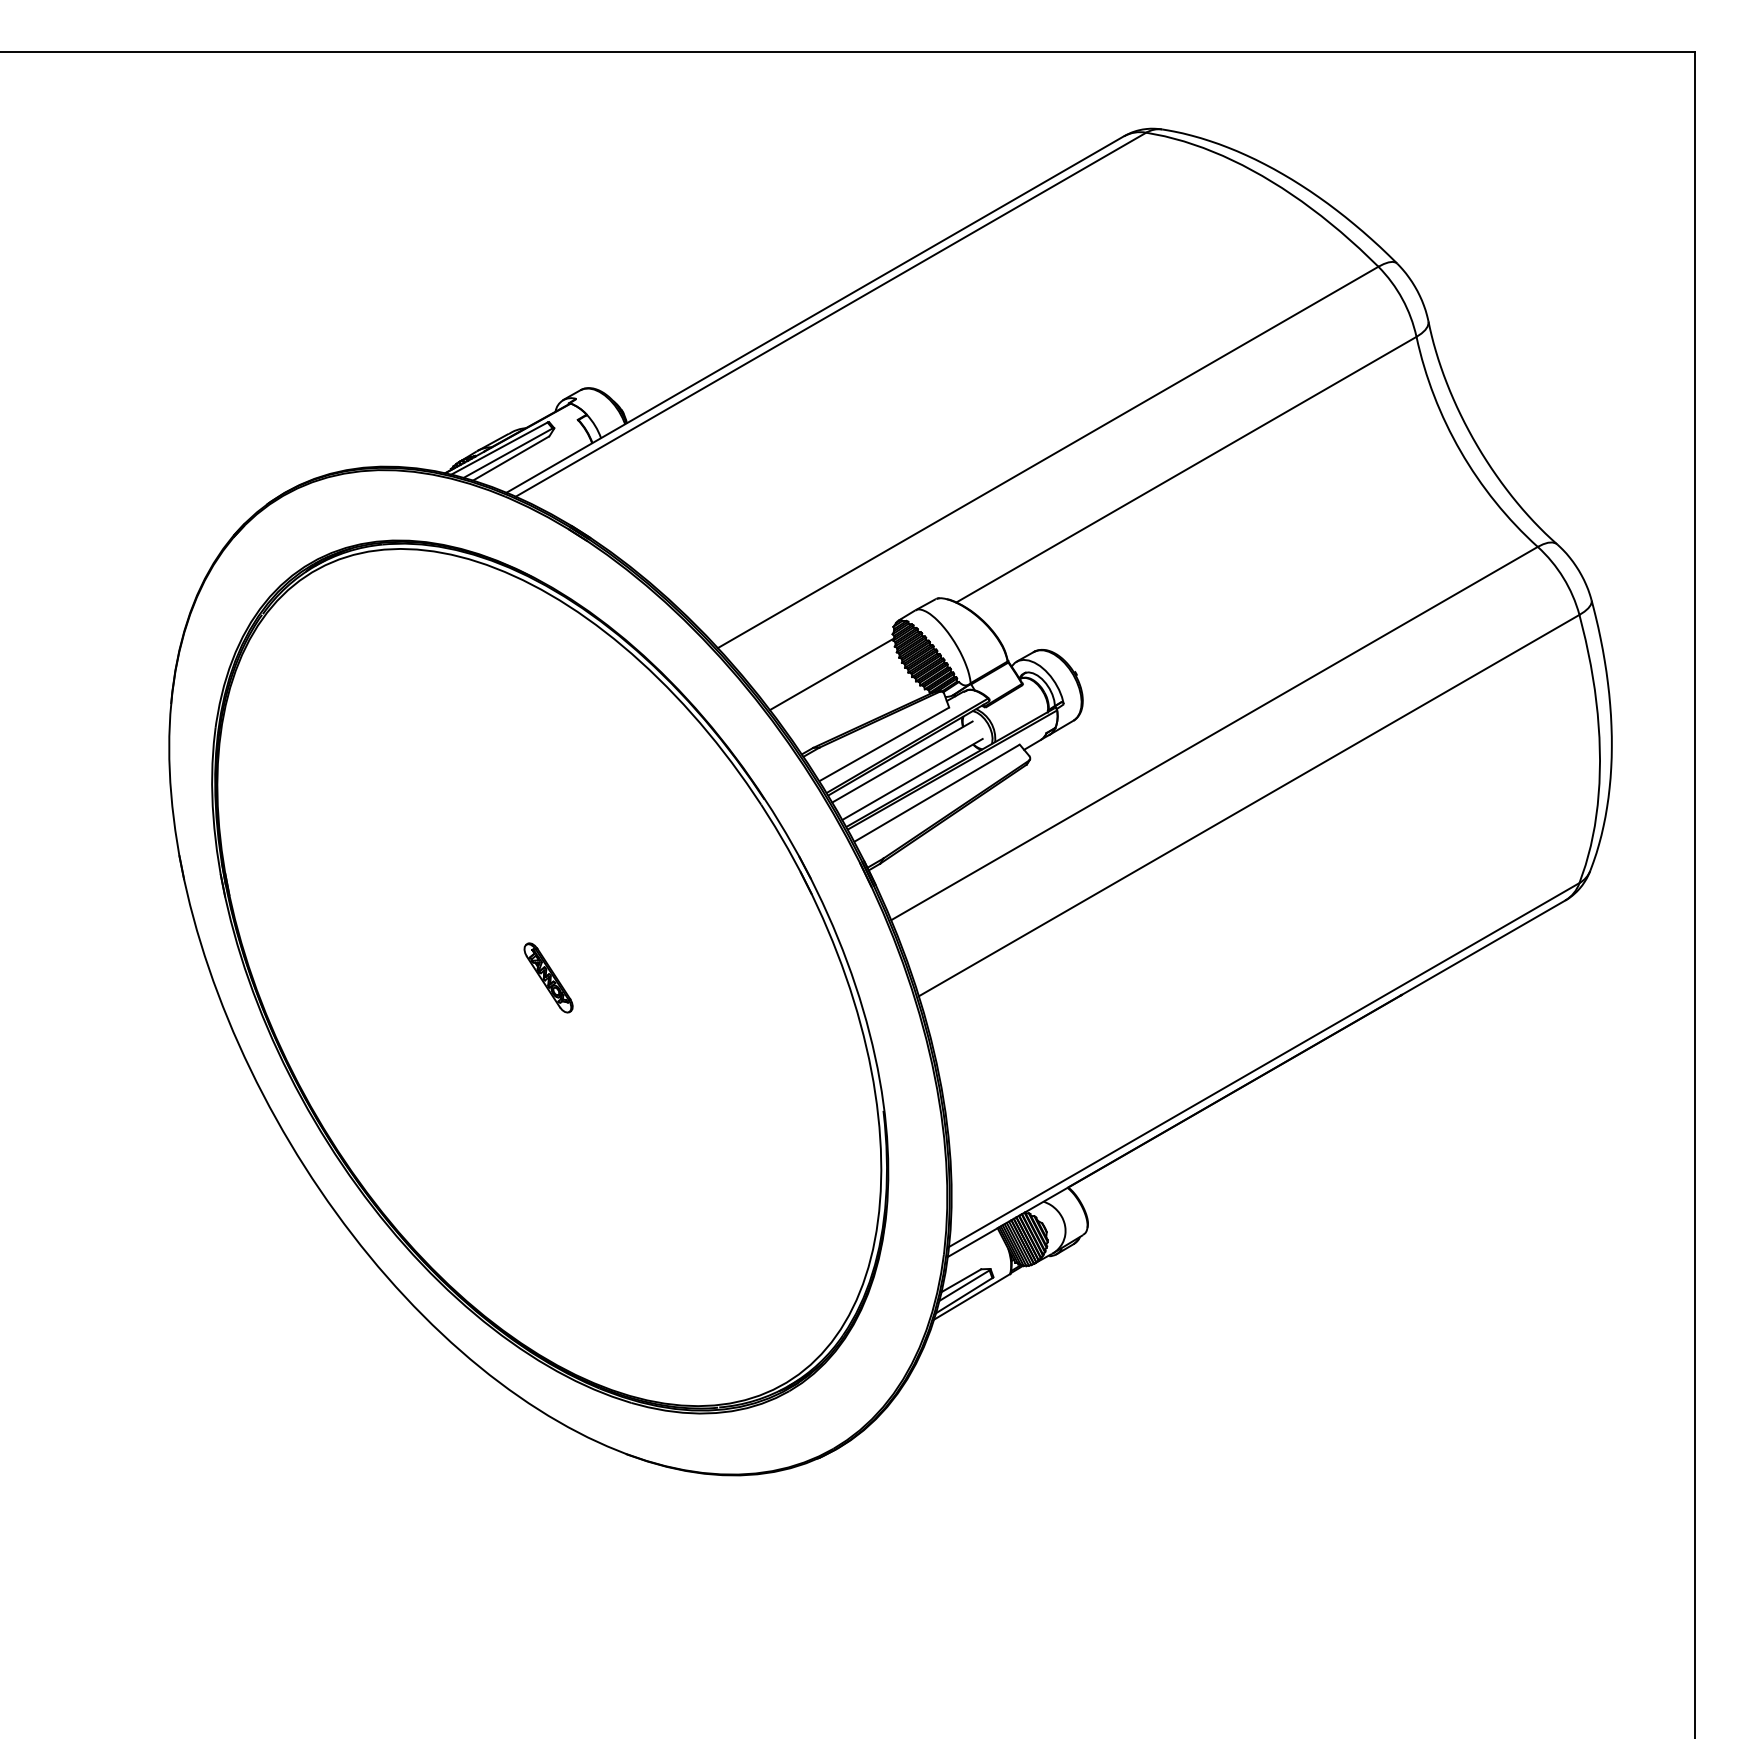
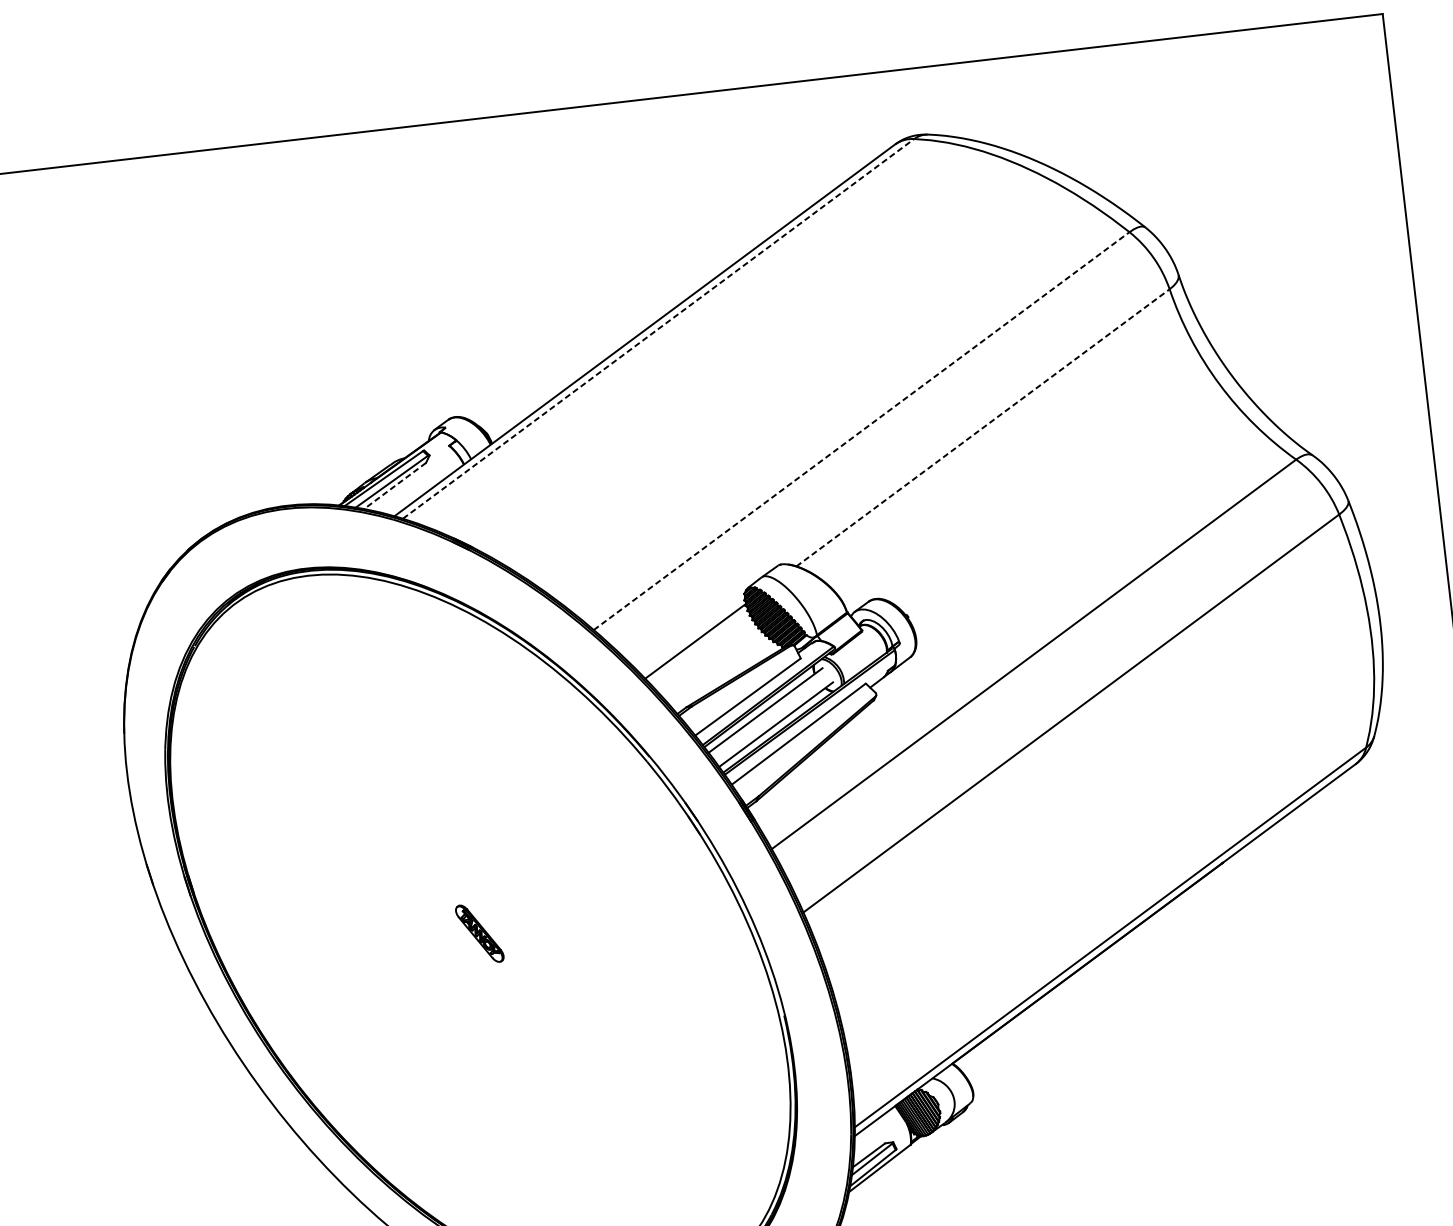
line: (831, 314) -> (658, 328), solid -> dashed
line: (1048, 457) -> (861, 431), solid -> dashed
line: (510, 458) -> (394, 486), solid -> dashed
line: (1186, 469) -> (983, 427), solid -> dashed

